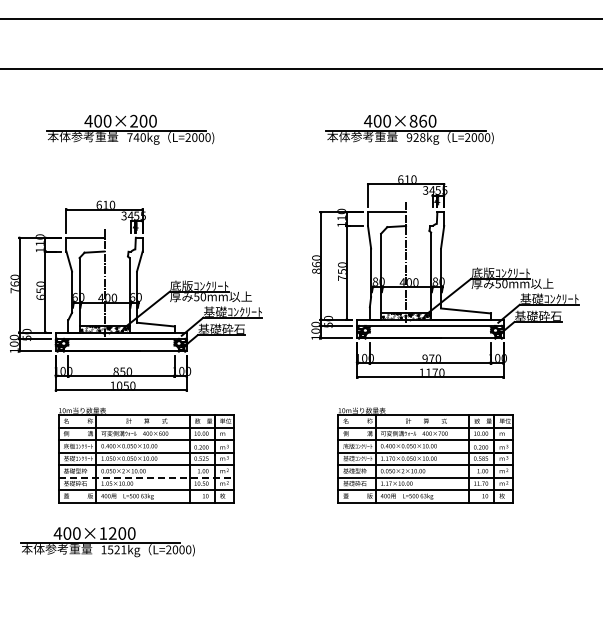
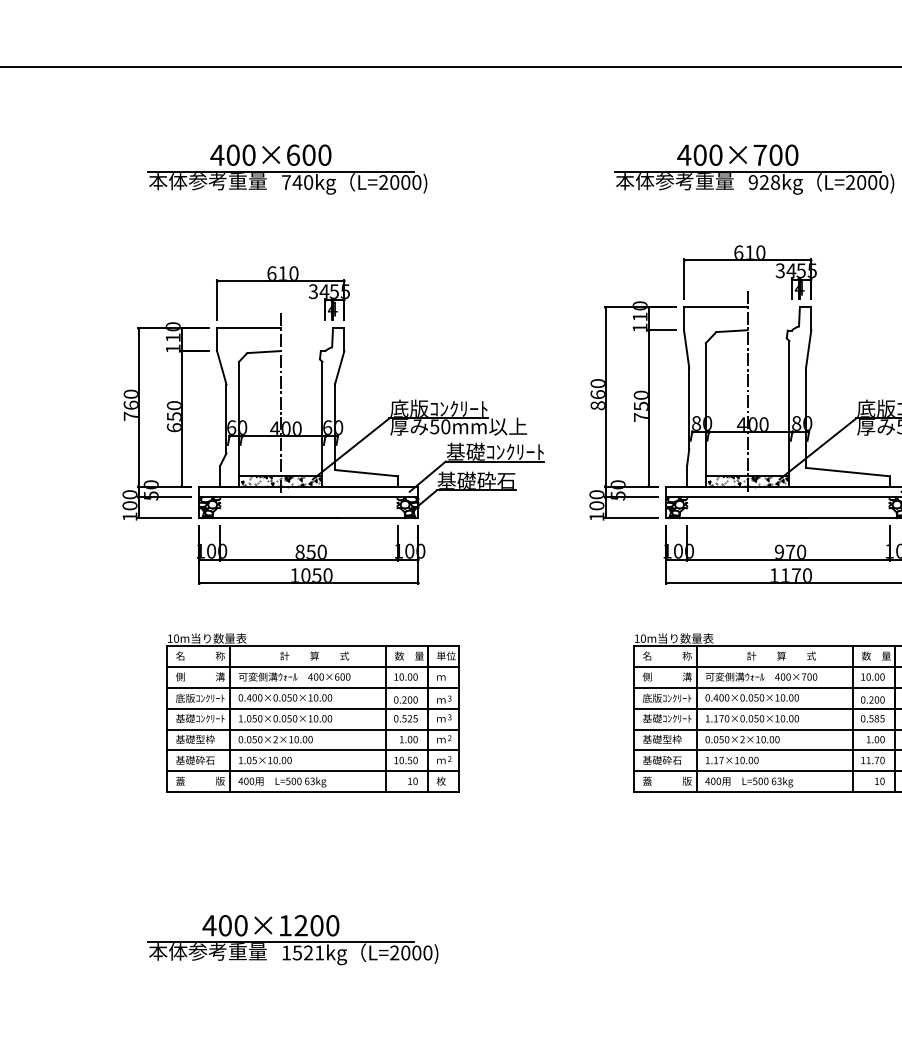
text: (134, 120) -> (294, 153), 400×200 -> 400×600
text: (418, 120) -> (768, 153), 400×860 -> 400×700
part: (135, 295) -> (332, 424), moved
line: (146, 477) -> (314, 750), dashed -> solid
part: (107, 542) -> (292, 940), moved

